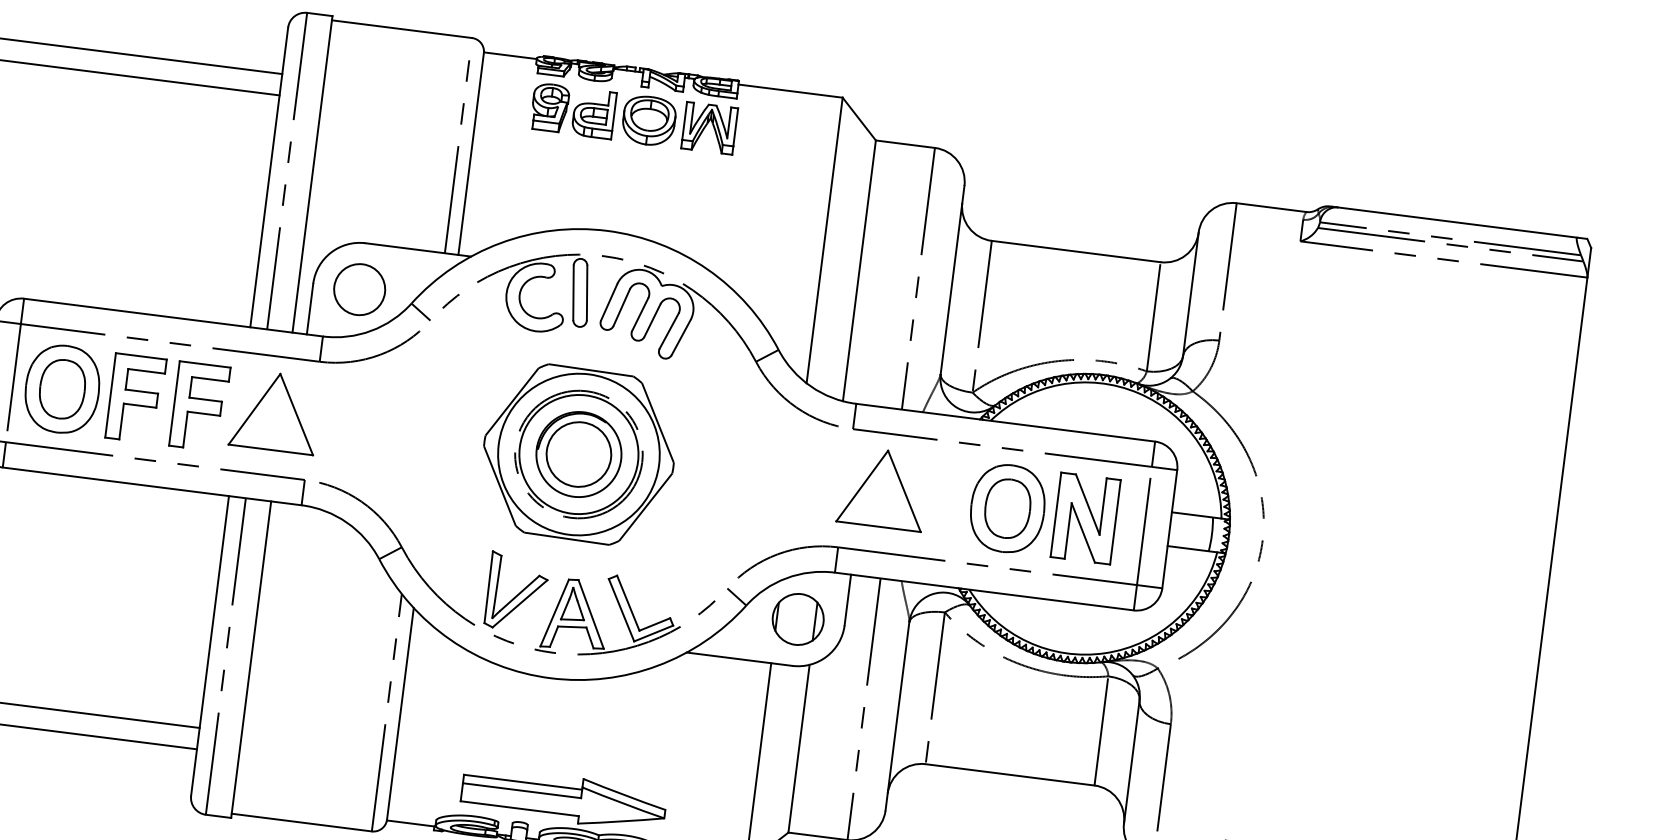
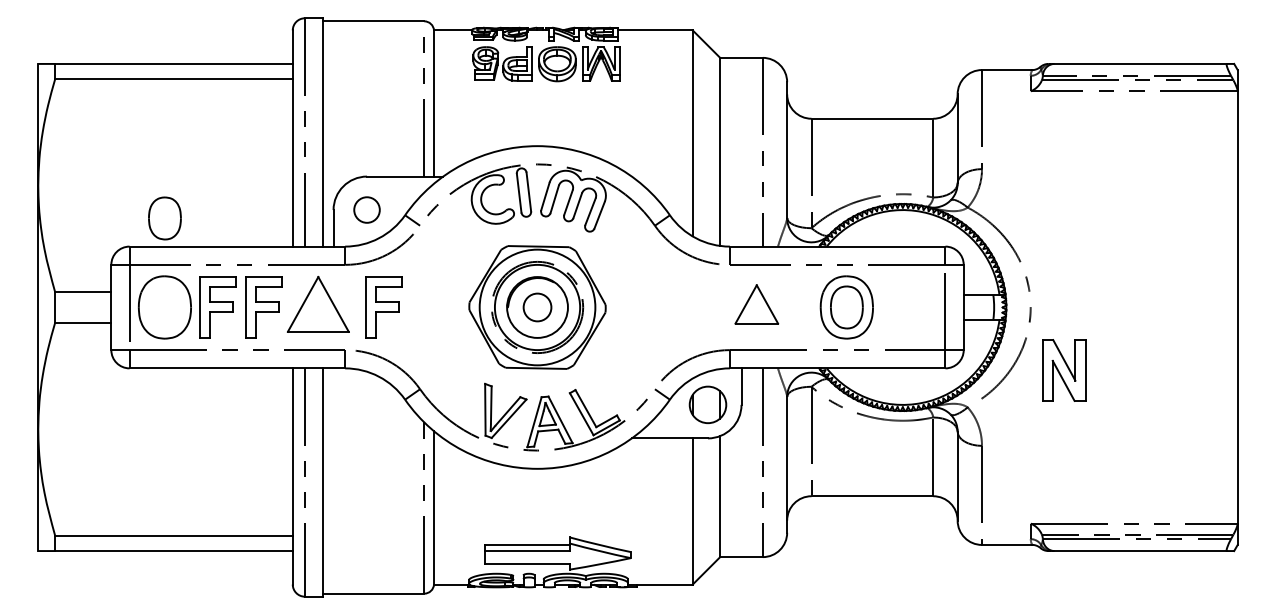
circle: (359, 288) -> (366, 209), size x0.7
part: (61, 389) -> (164, 218), moved
part: (365, 427) -> (383, 307), added
circle: (578, 454) -> (537, 307), size x0.6
part: (883, 488) -> (756, 304), size x0.7
part: (1086, 518) -> (1064, 370), moved

